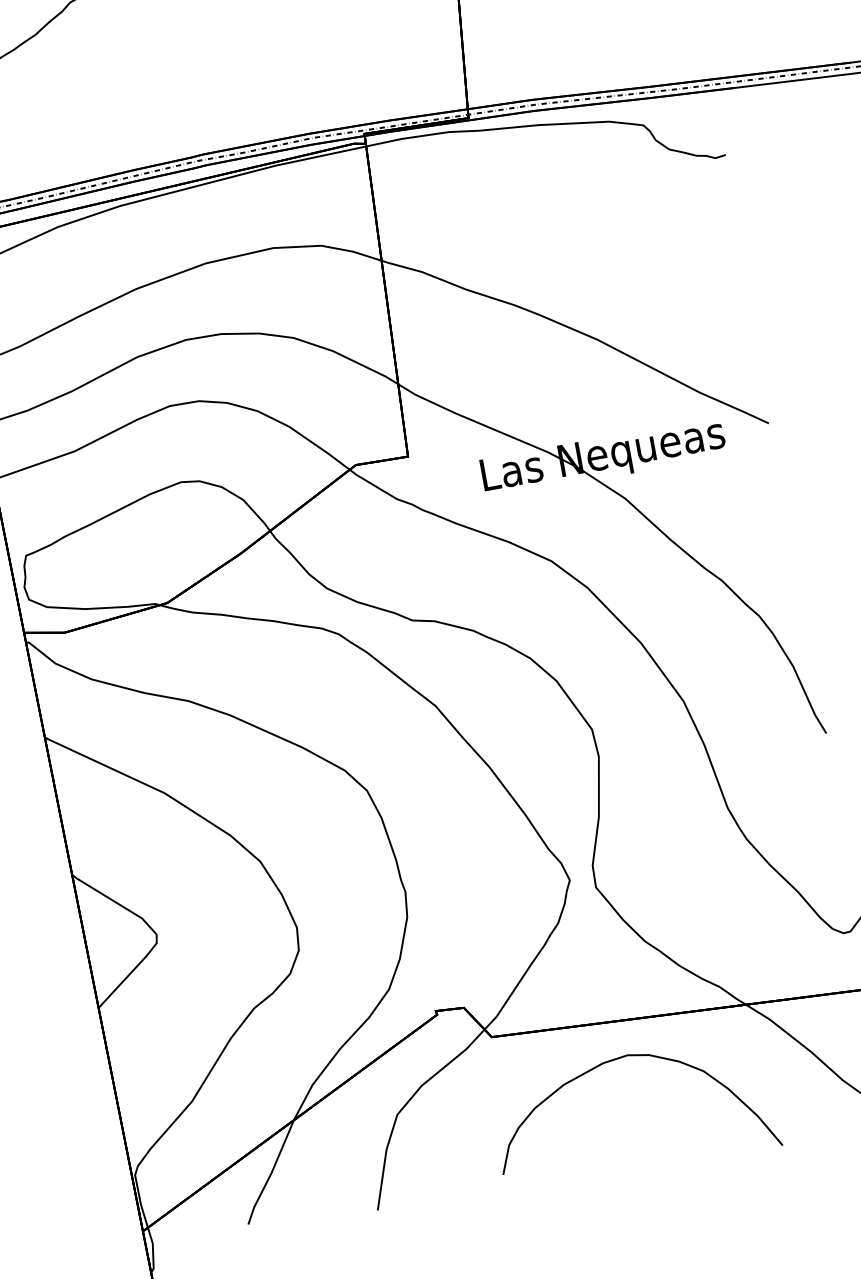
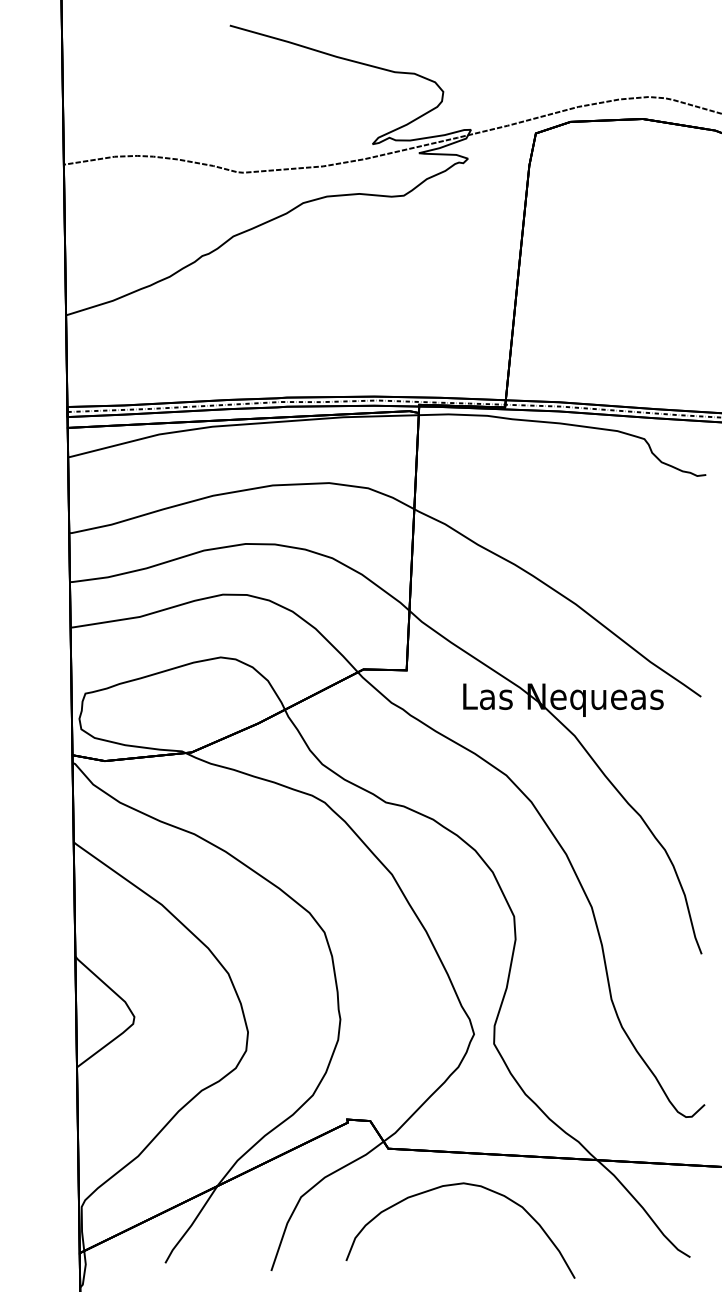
curve: (619, 1059) -> (456, 1185), moved

